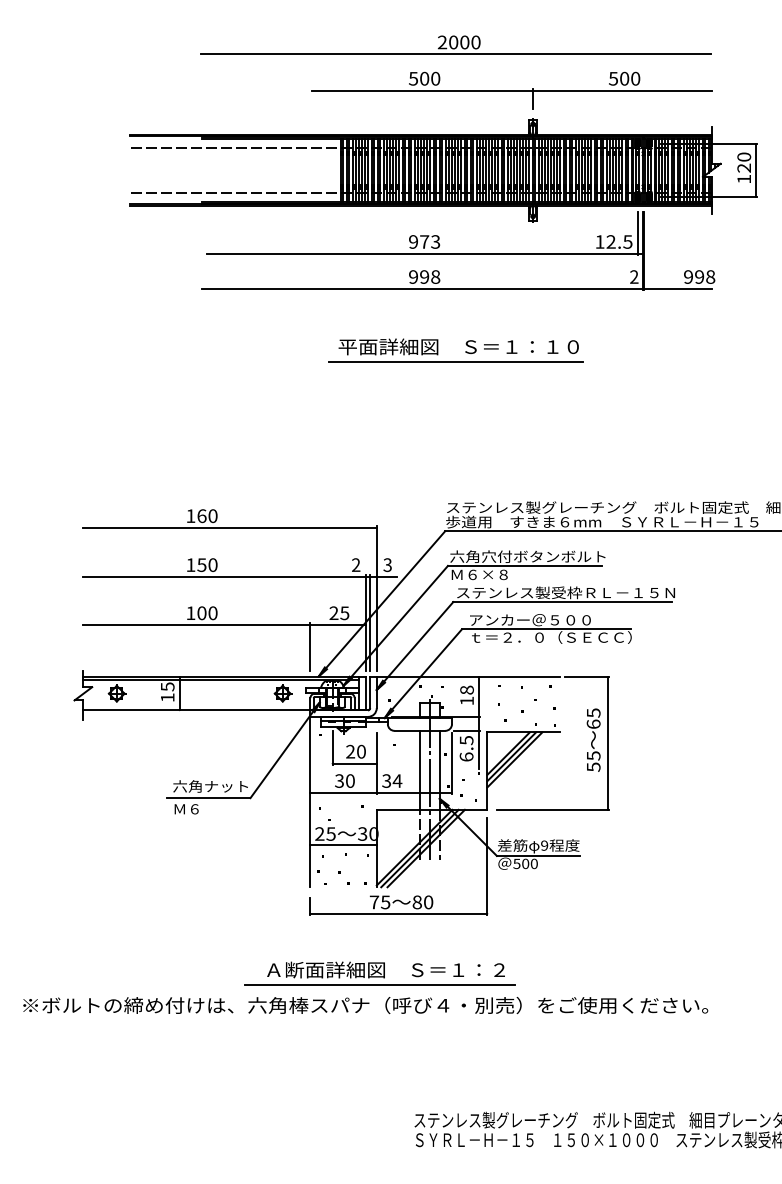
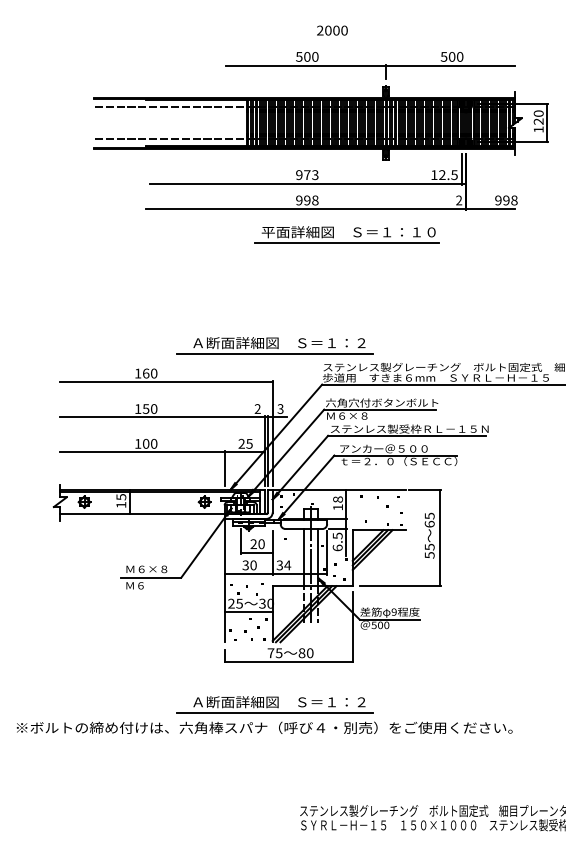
line: (456, 54) -> (330, 39), removed
part: (465, 351) -> (353, 235), moved
part: (379, 477) -> (274, 345), added
text: (210, 786) -> (152, 569), 六角ナット -> Ｍ６×８

